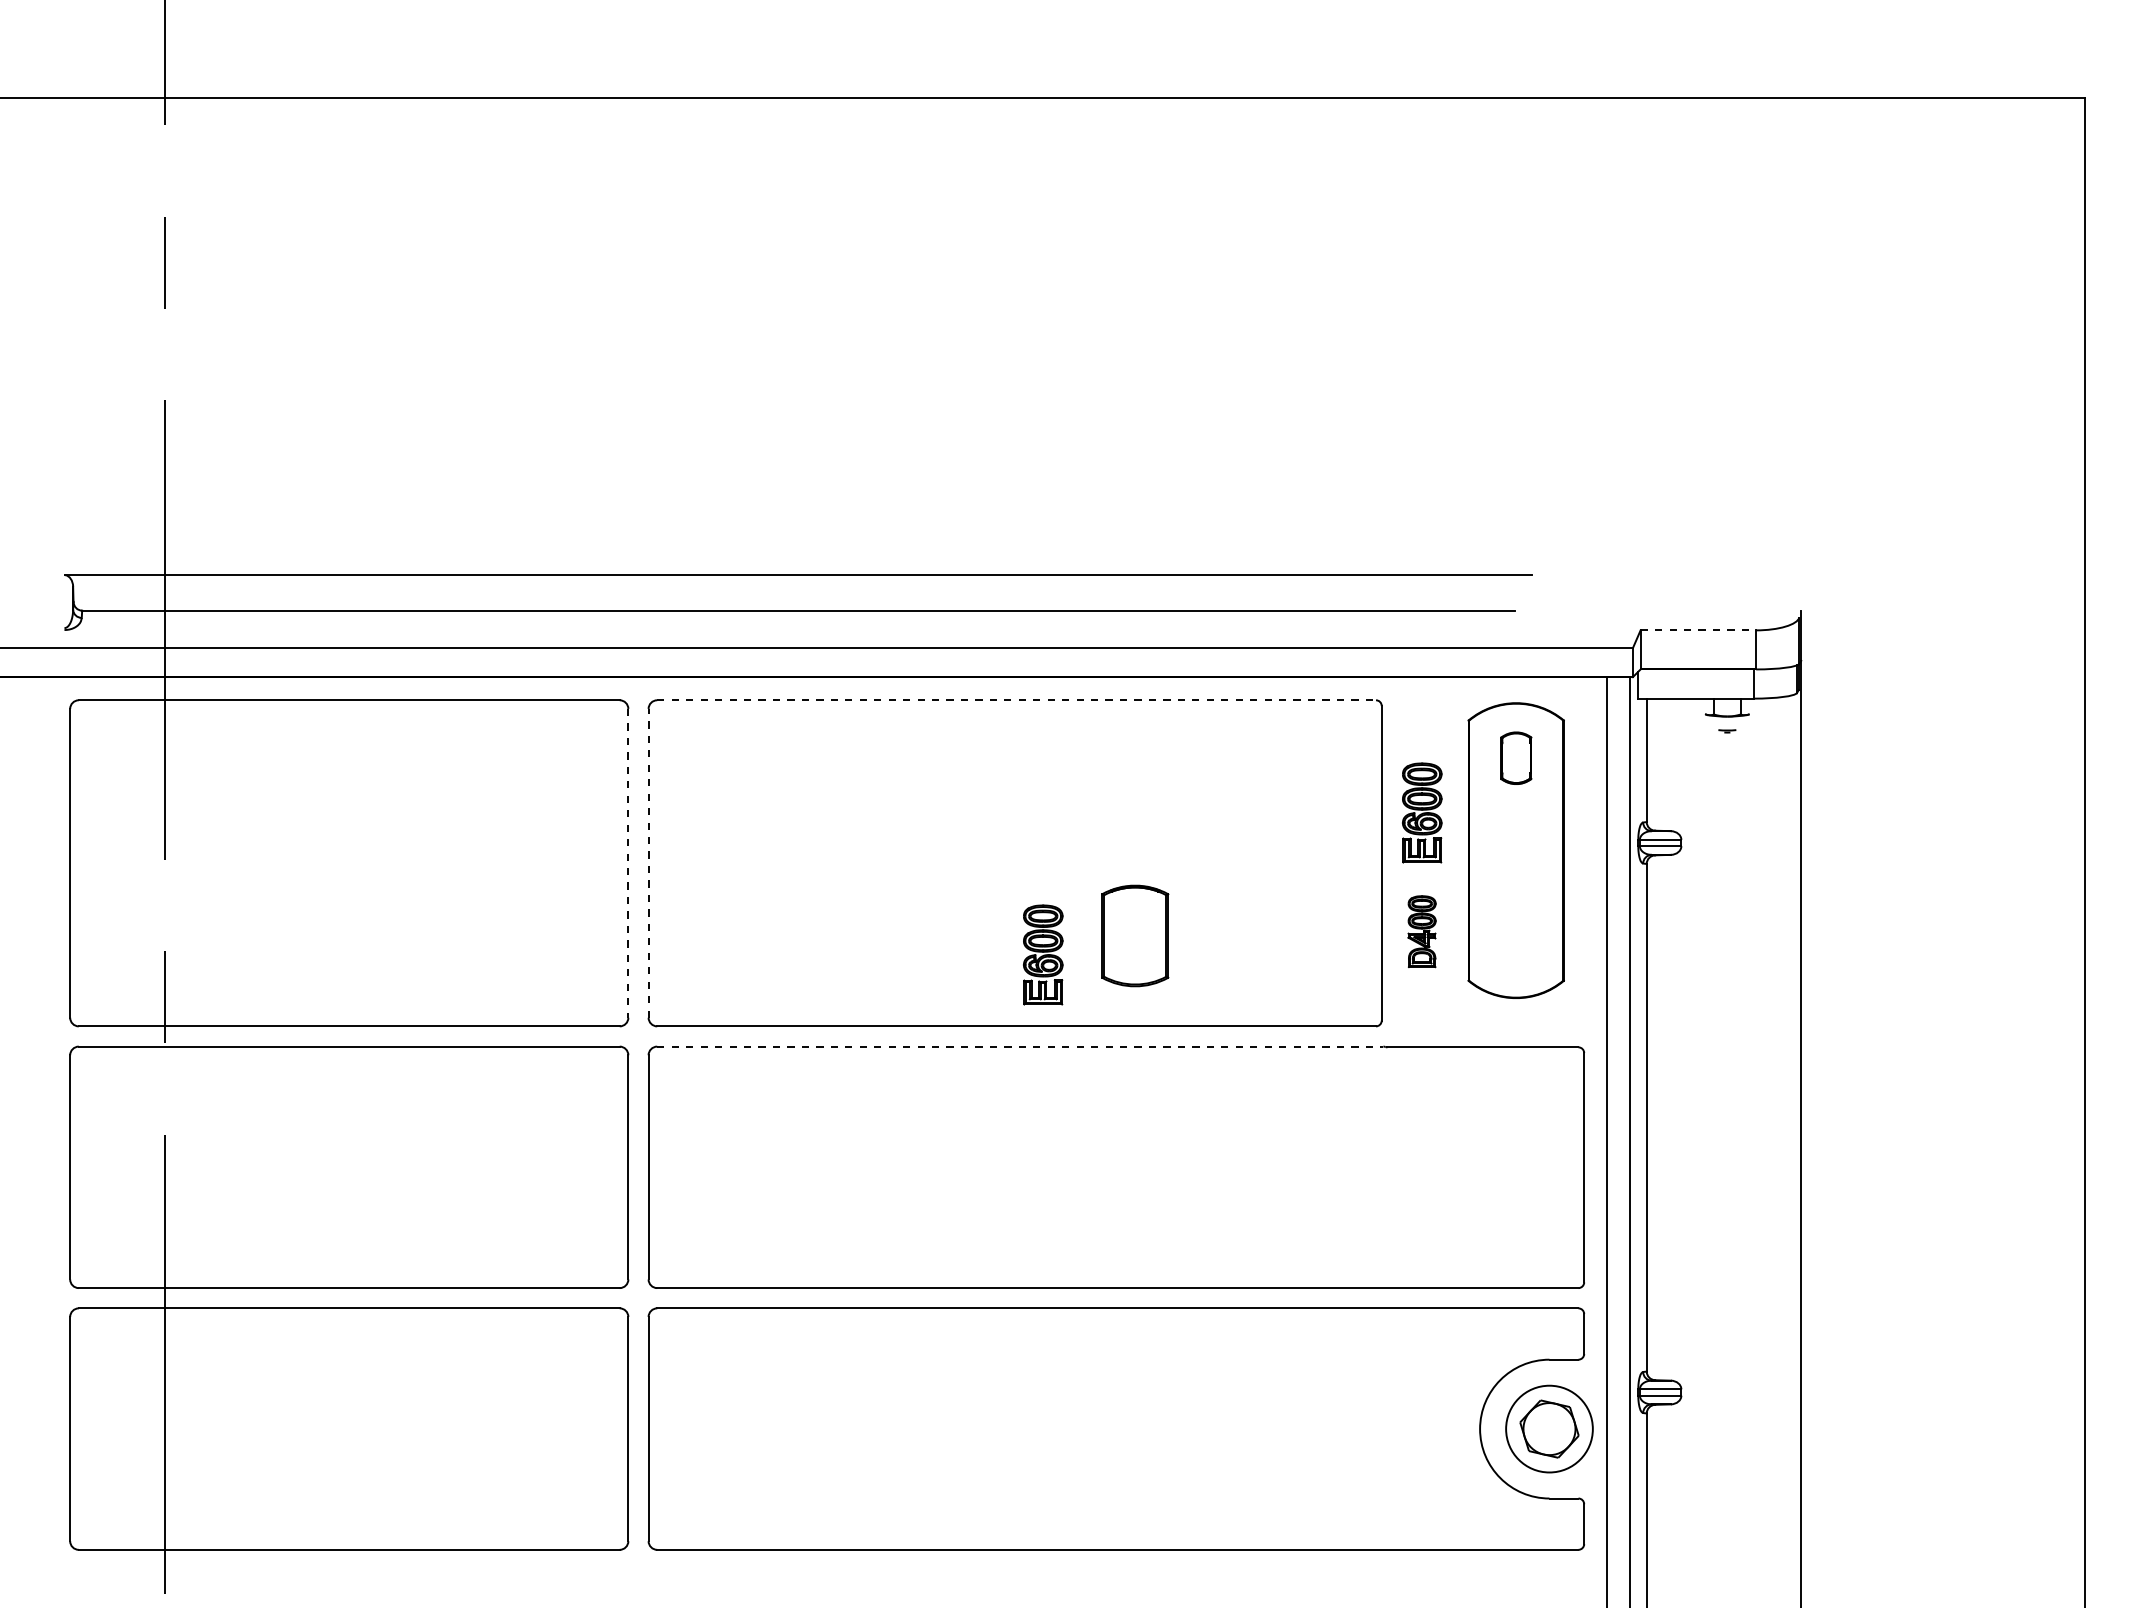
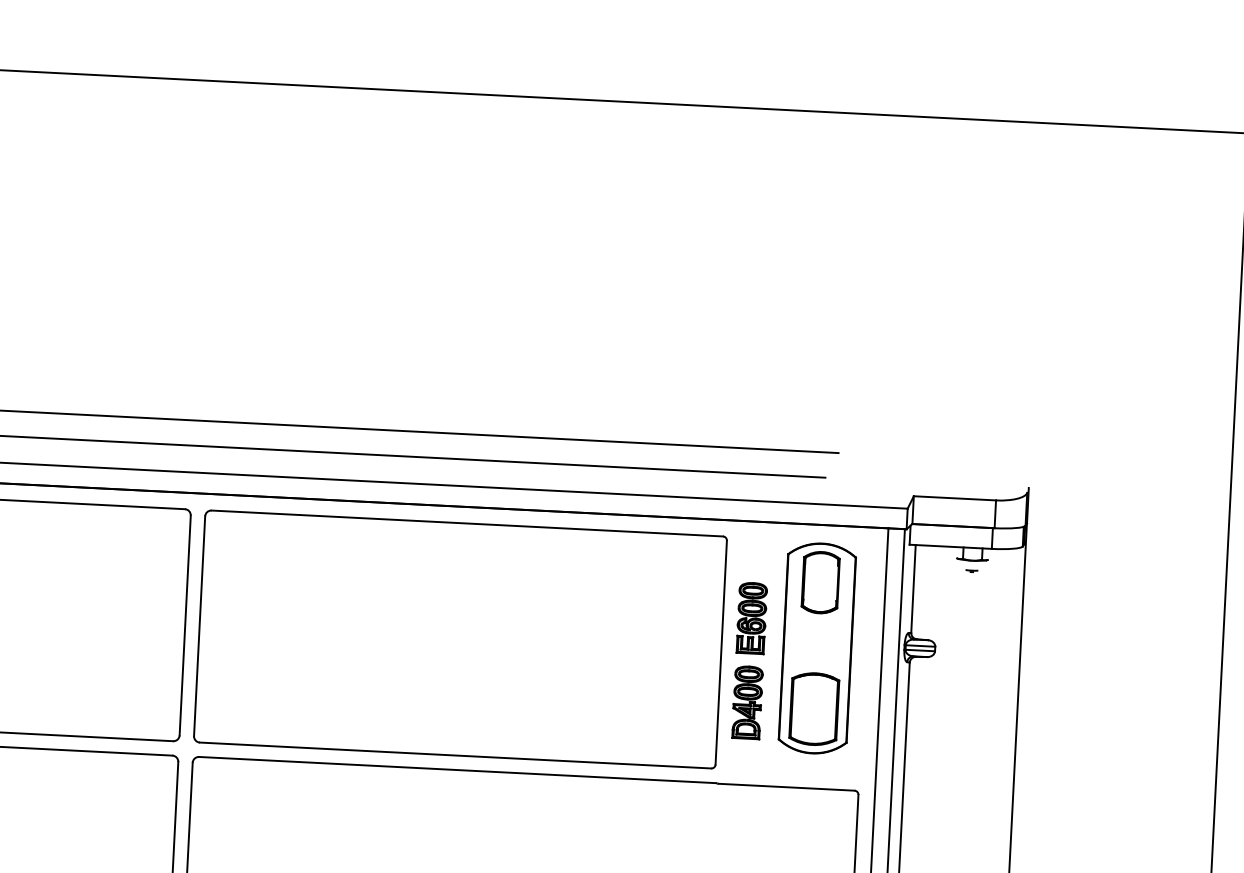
line: (1698, 630) -> (955, 498), dashed -> solid
line: (1017, 700) -> (467, 523), dashed -> solid
part: (1516, 758) -> (820, 582), size x1.67
line: (648, 862) -> (199, 625), dashed -> solid
line: (628, 863) -> (185, 625), dashed -> solid
part: (1421, 931) -> (747, 702), size x1.43
part: (1135, 935) -> (814, 708), moved
part: (1043, 954) -> (477, 705), removed
line: (1020, 1046) -> (457, 769), dashed -> solid

